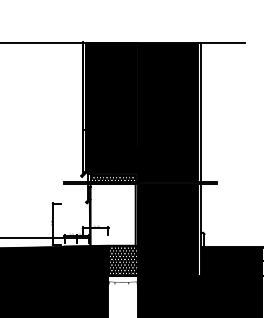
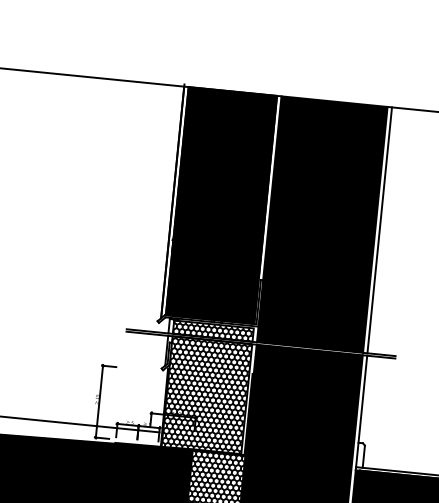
hatch: (112, 214) -> (205, 394), added

